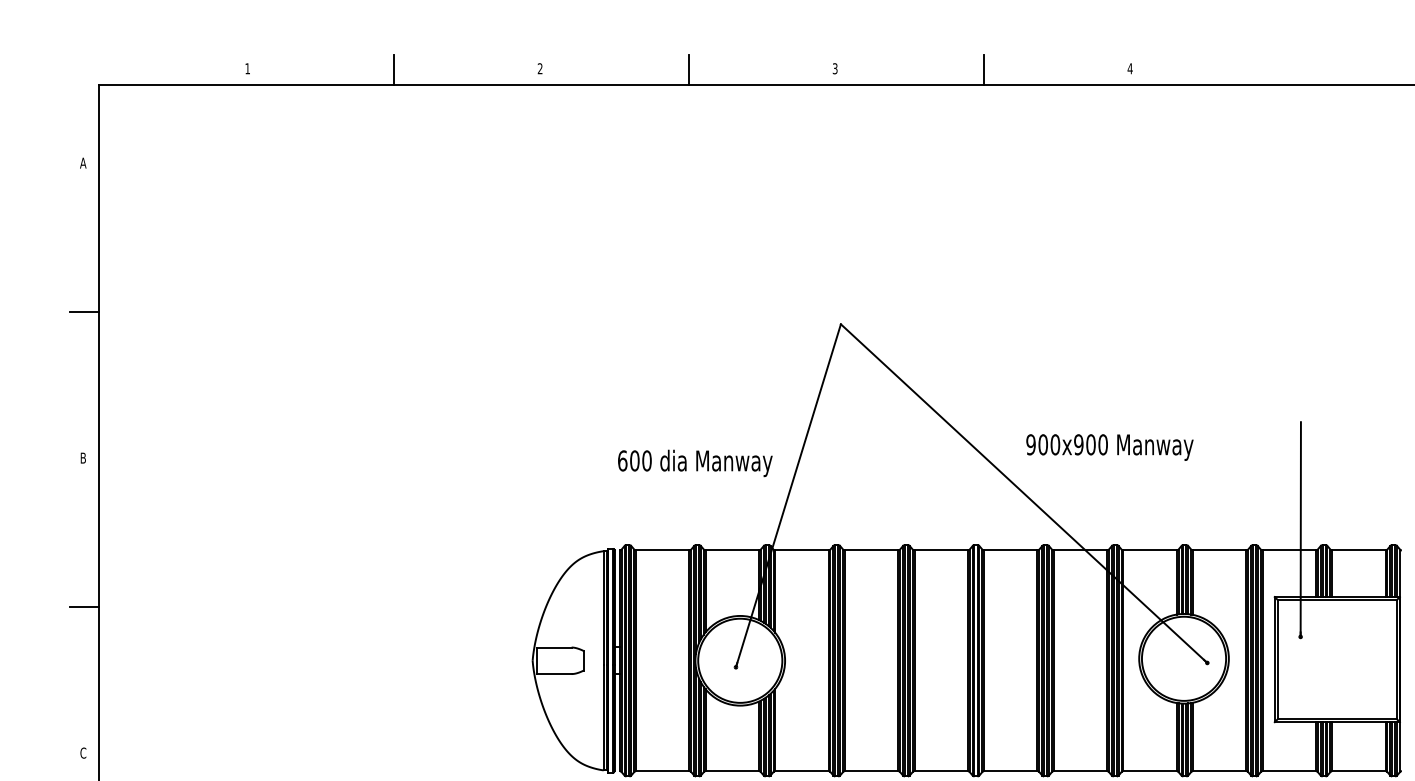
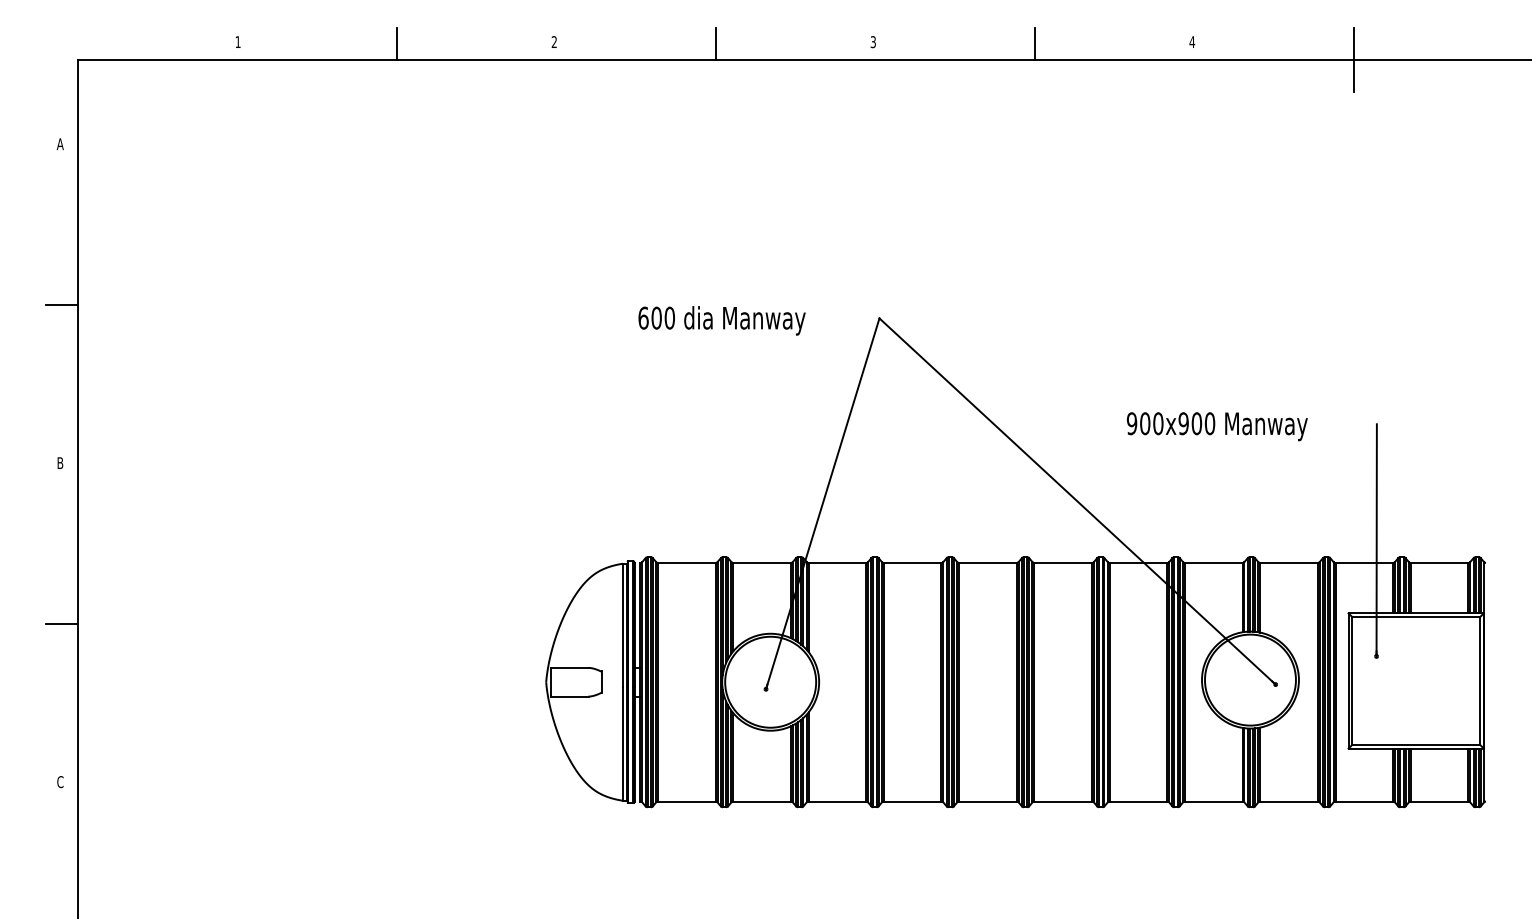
line: (1279, 84) -> (1353, 59), added
text: (1110, 447) -> (1217, 426), moved
text: (694, 463) -> (721, 320), moved

